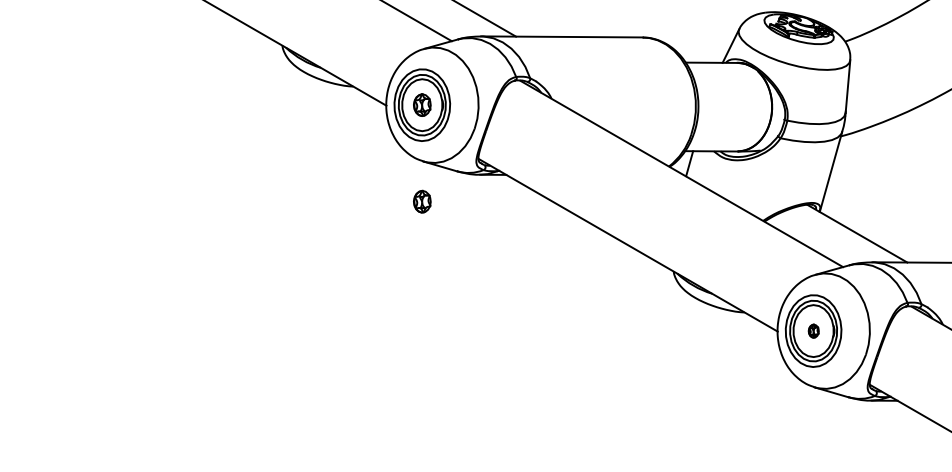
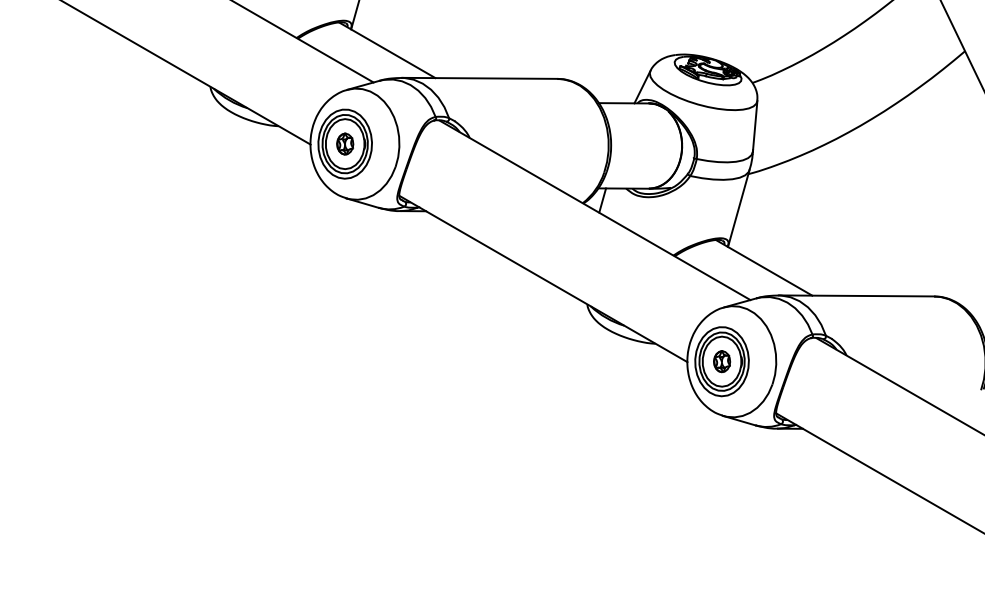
part: (422, 201) -> (345, 236), removed
part: (814, 330) -> (722, 361), size x1.67

